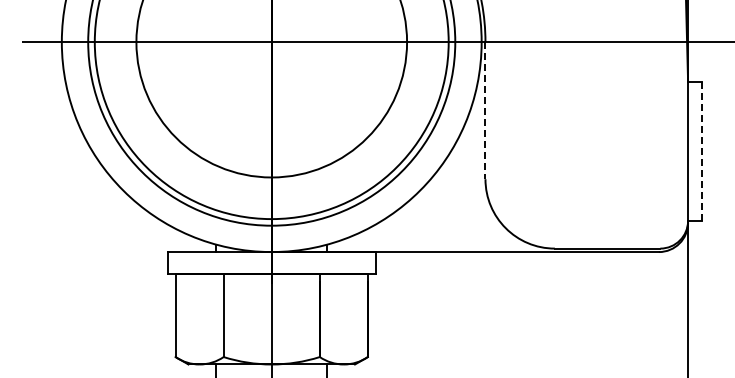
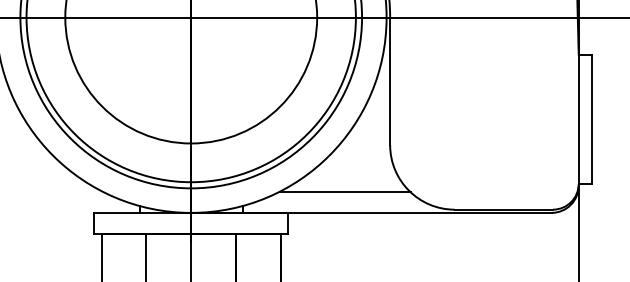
line: (485, 110) -> (390, 81), dashed -> solid
line: (701, 151) -> (591, 119), dashed -> solid
line: (437, 229) -> (345, 191), added

